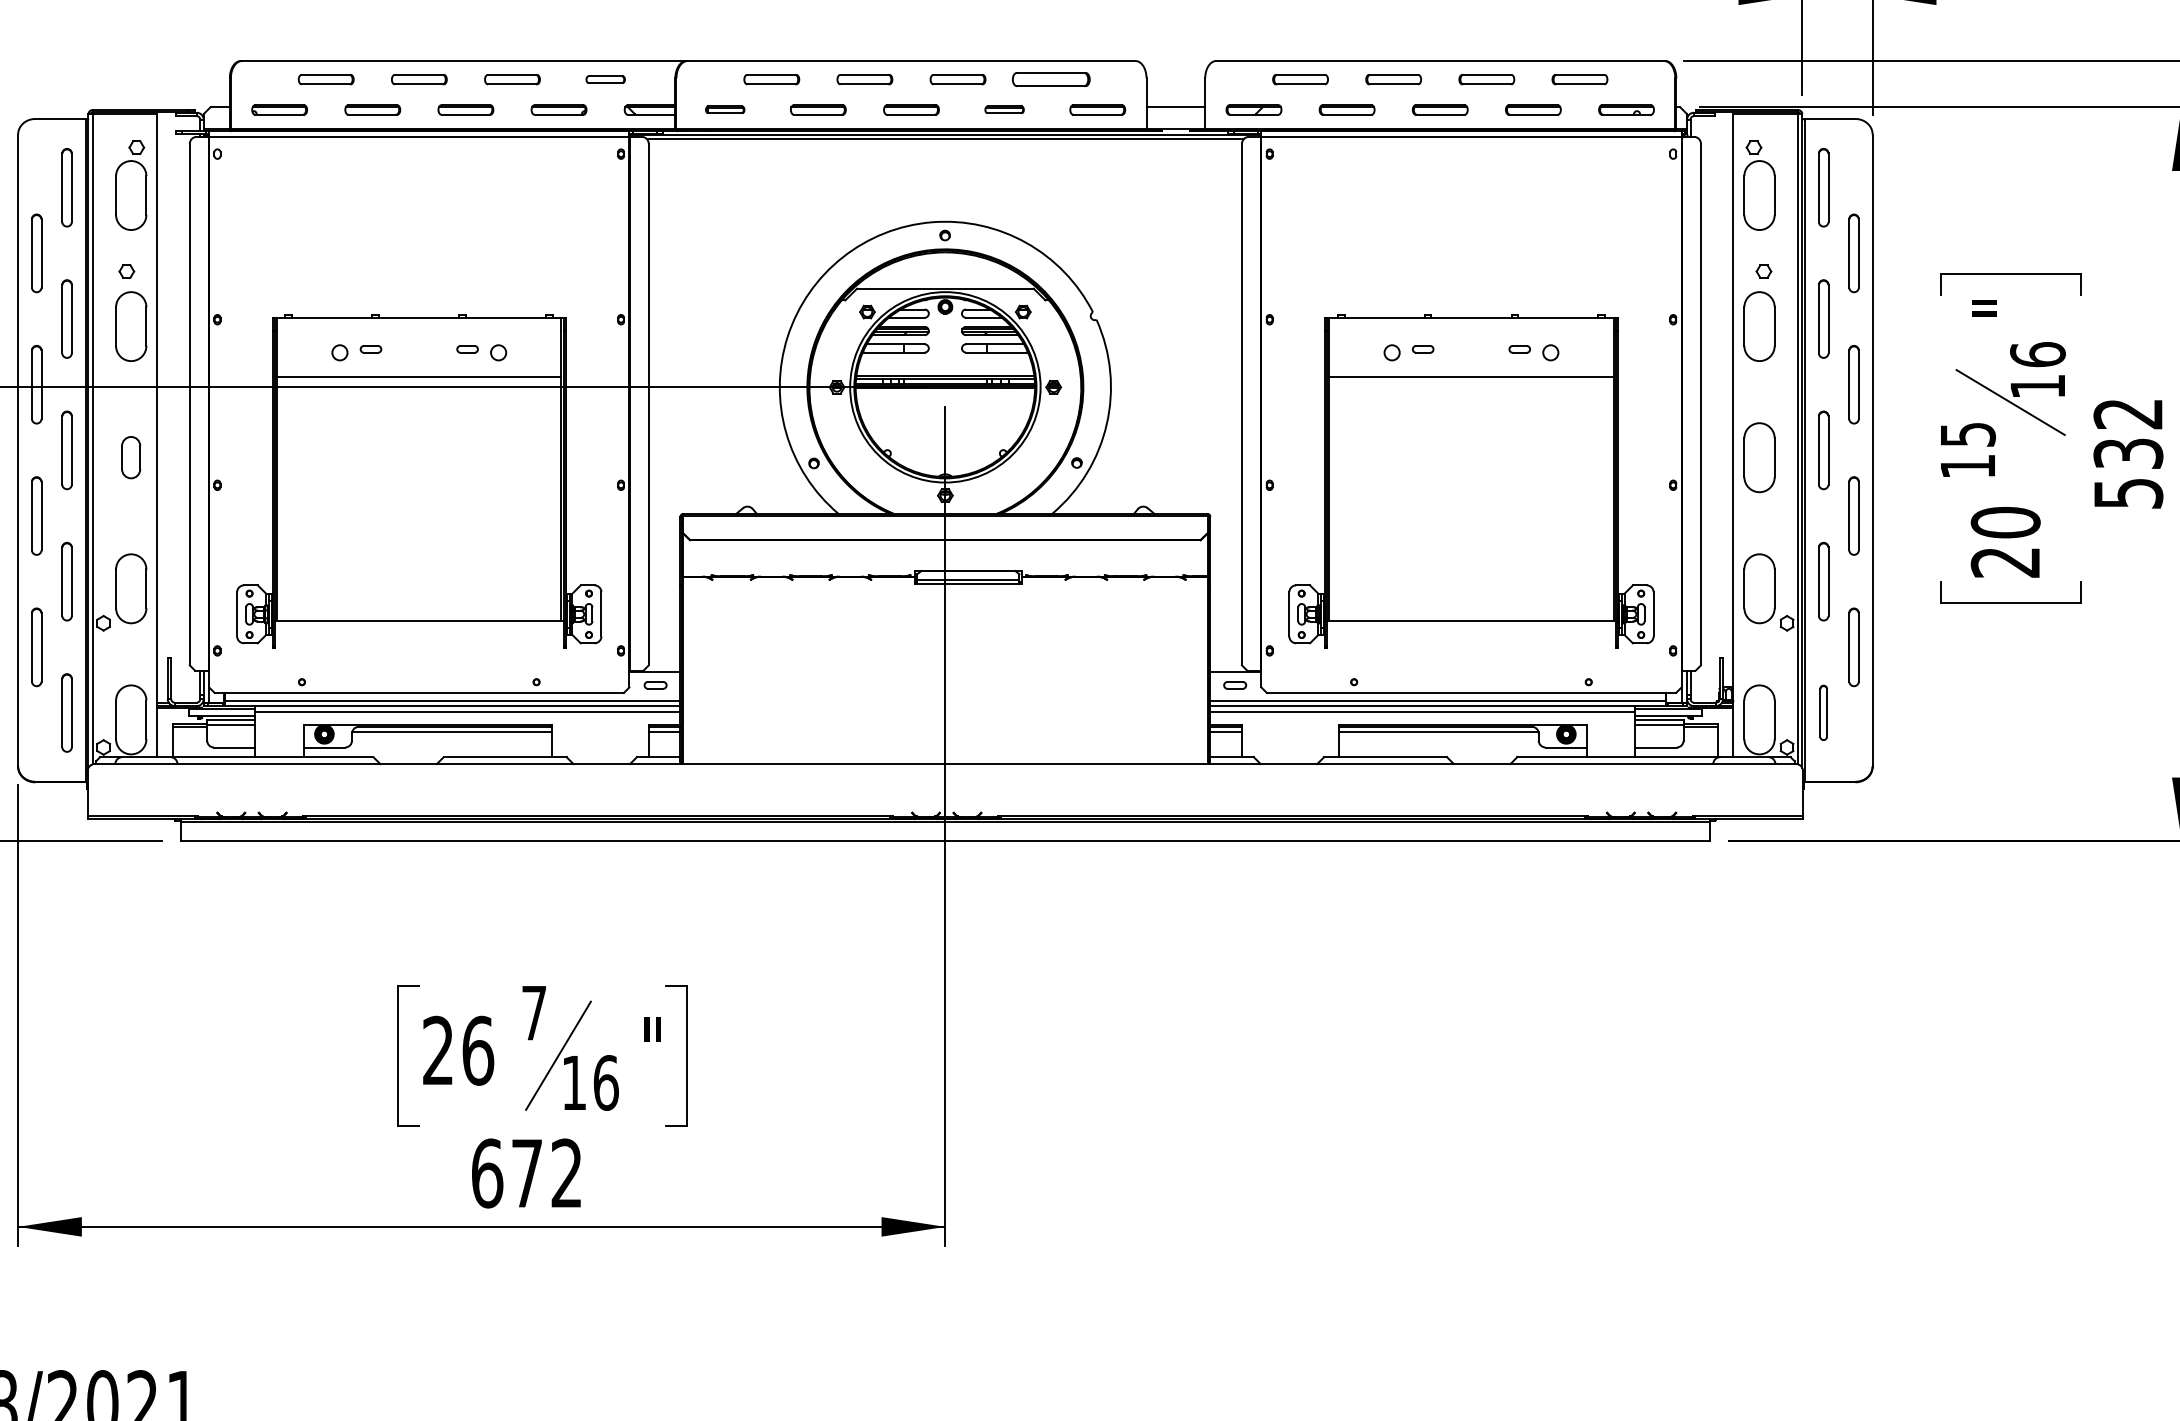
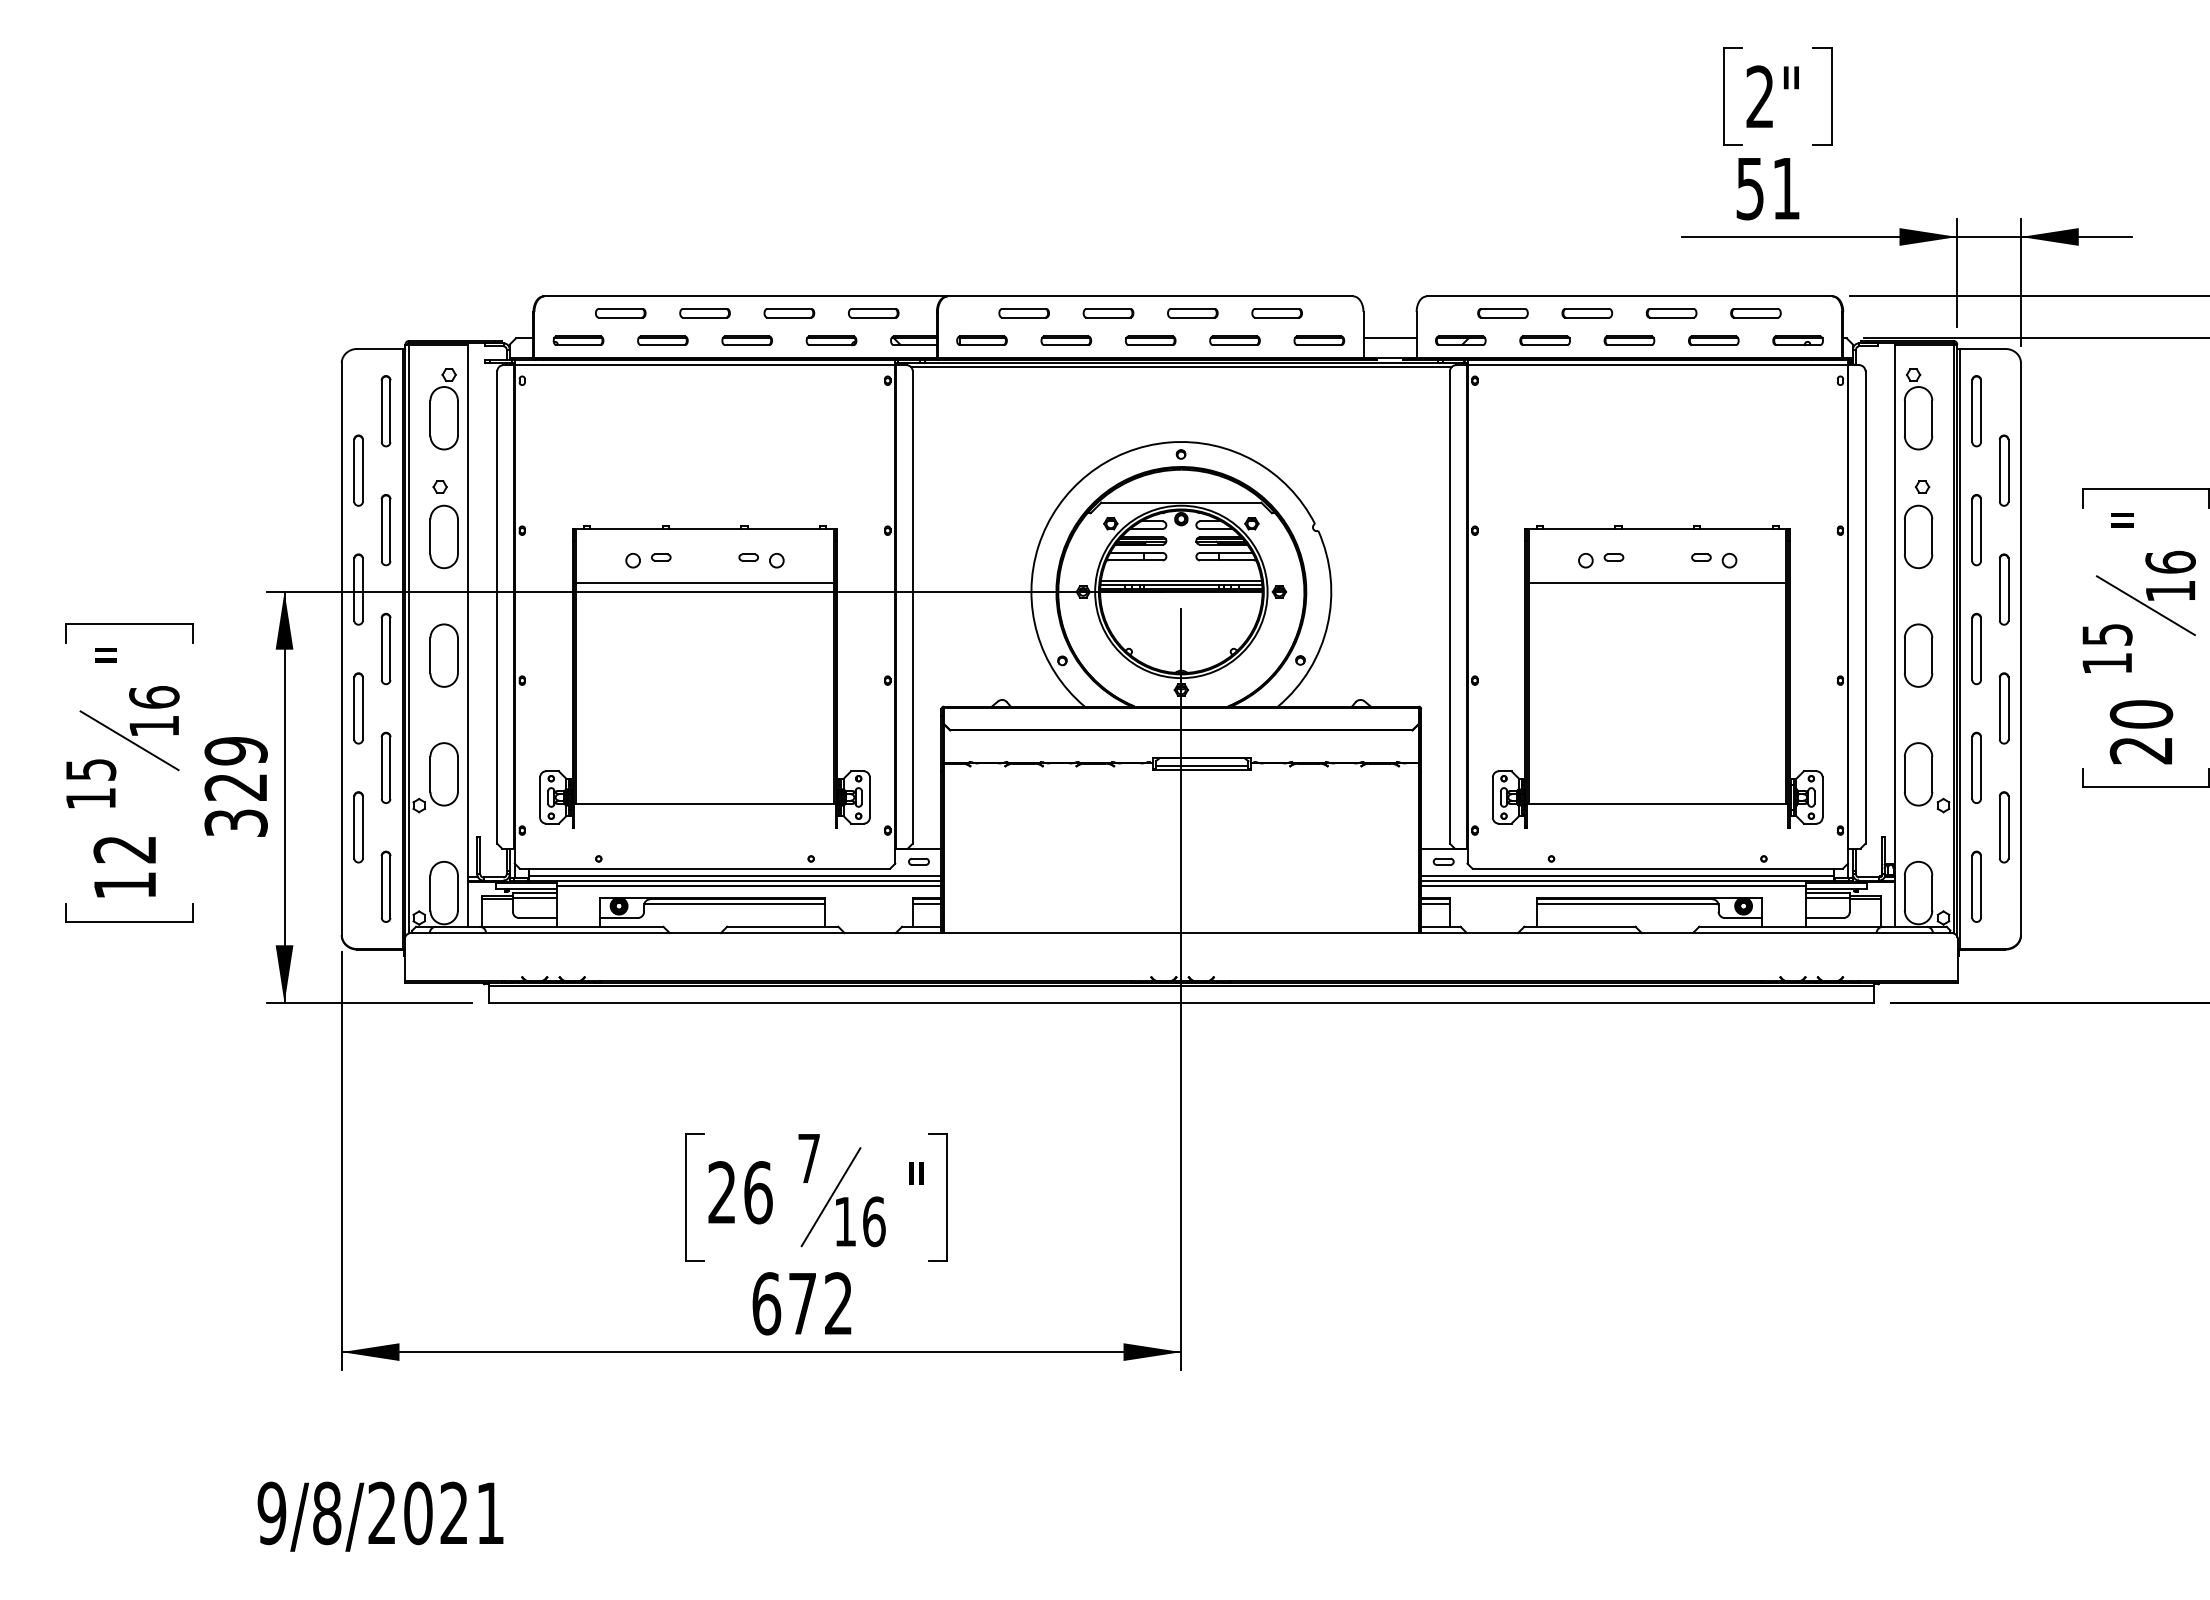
part: (605, 79) -> (873, 313), size x1.43
part: (1050, 79) -> (1276, 313), size x0.71
part: (724, 109) -> (981, 340), size x1.43
part: (1004, 109) -> (1234, 340), size x1.43
part: (130, 457) -> (443, 655), size x1.67
part: (1823, 712) -> (1976, 886), size x1.43

